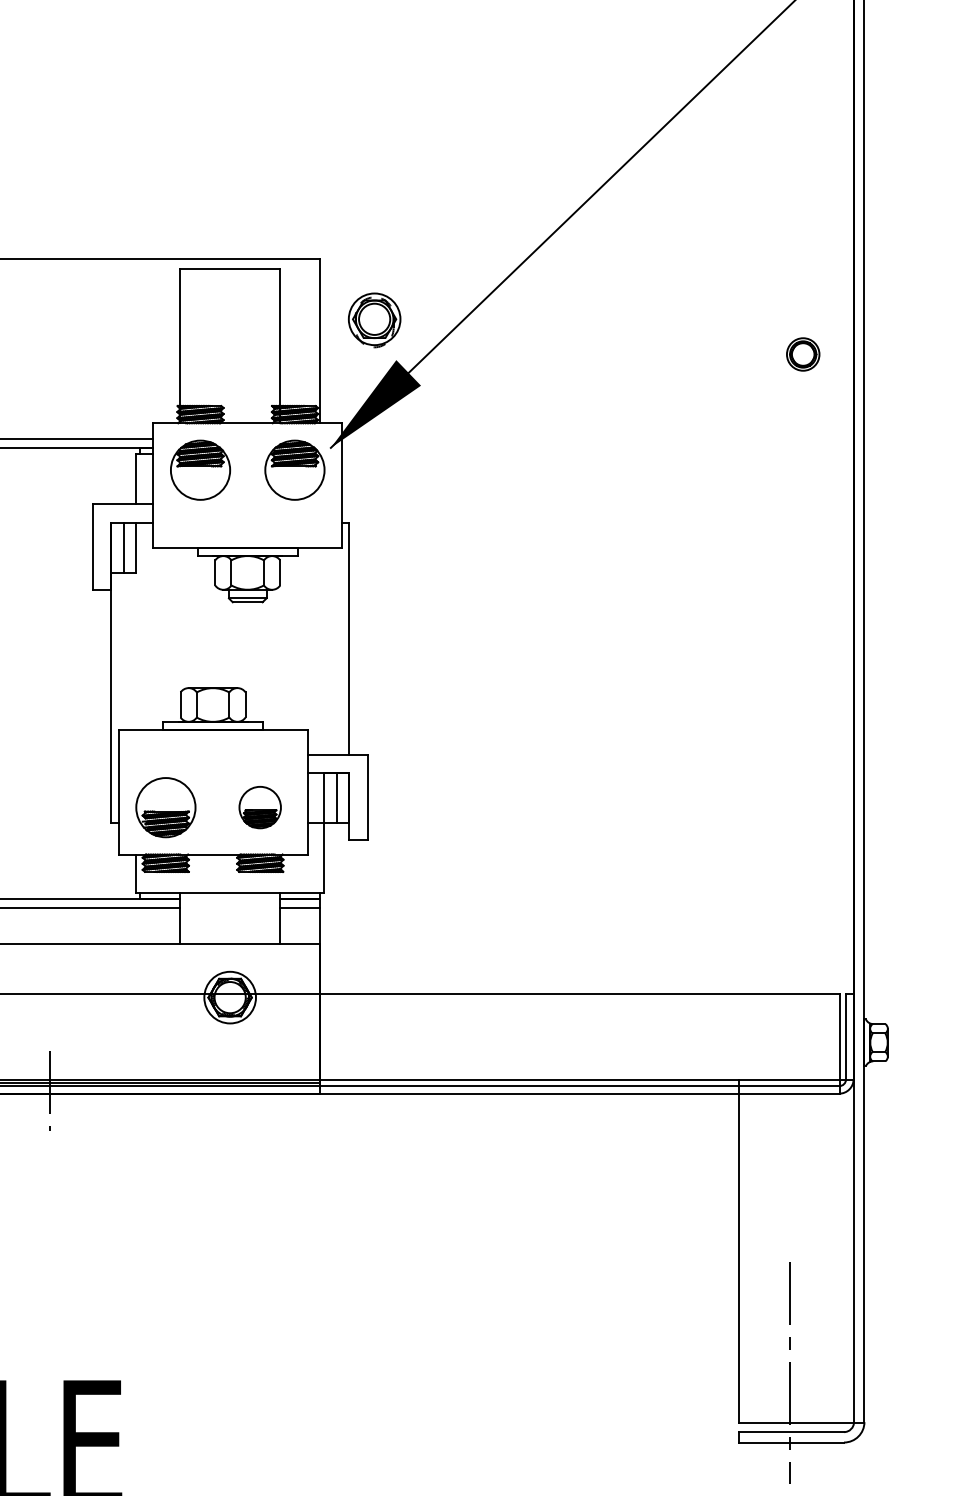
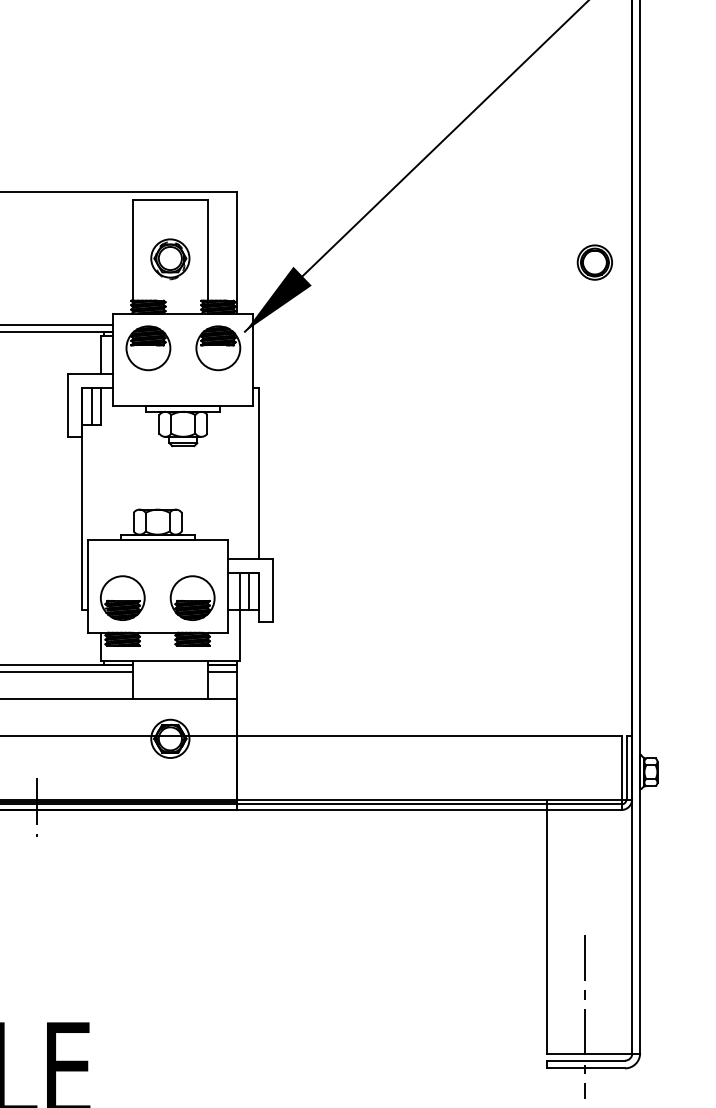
part: (374, 320) -> (170, 259), moved
part: (802, 354) -> (594, 262), size x1.43
part: (260, 806) -> (192, 597), size x1.43

